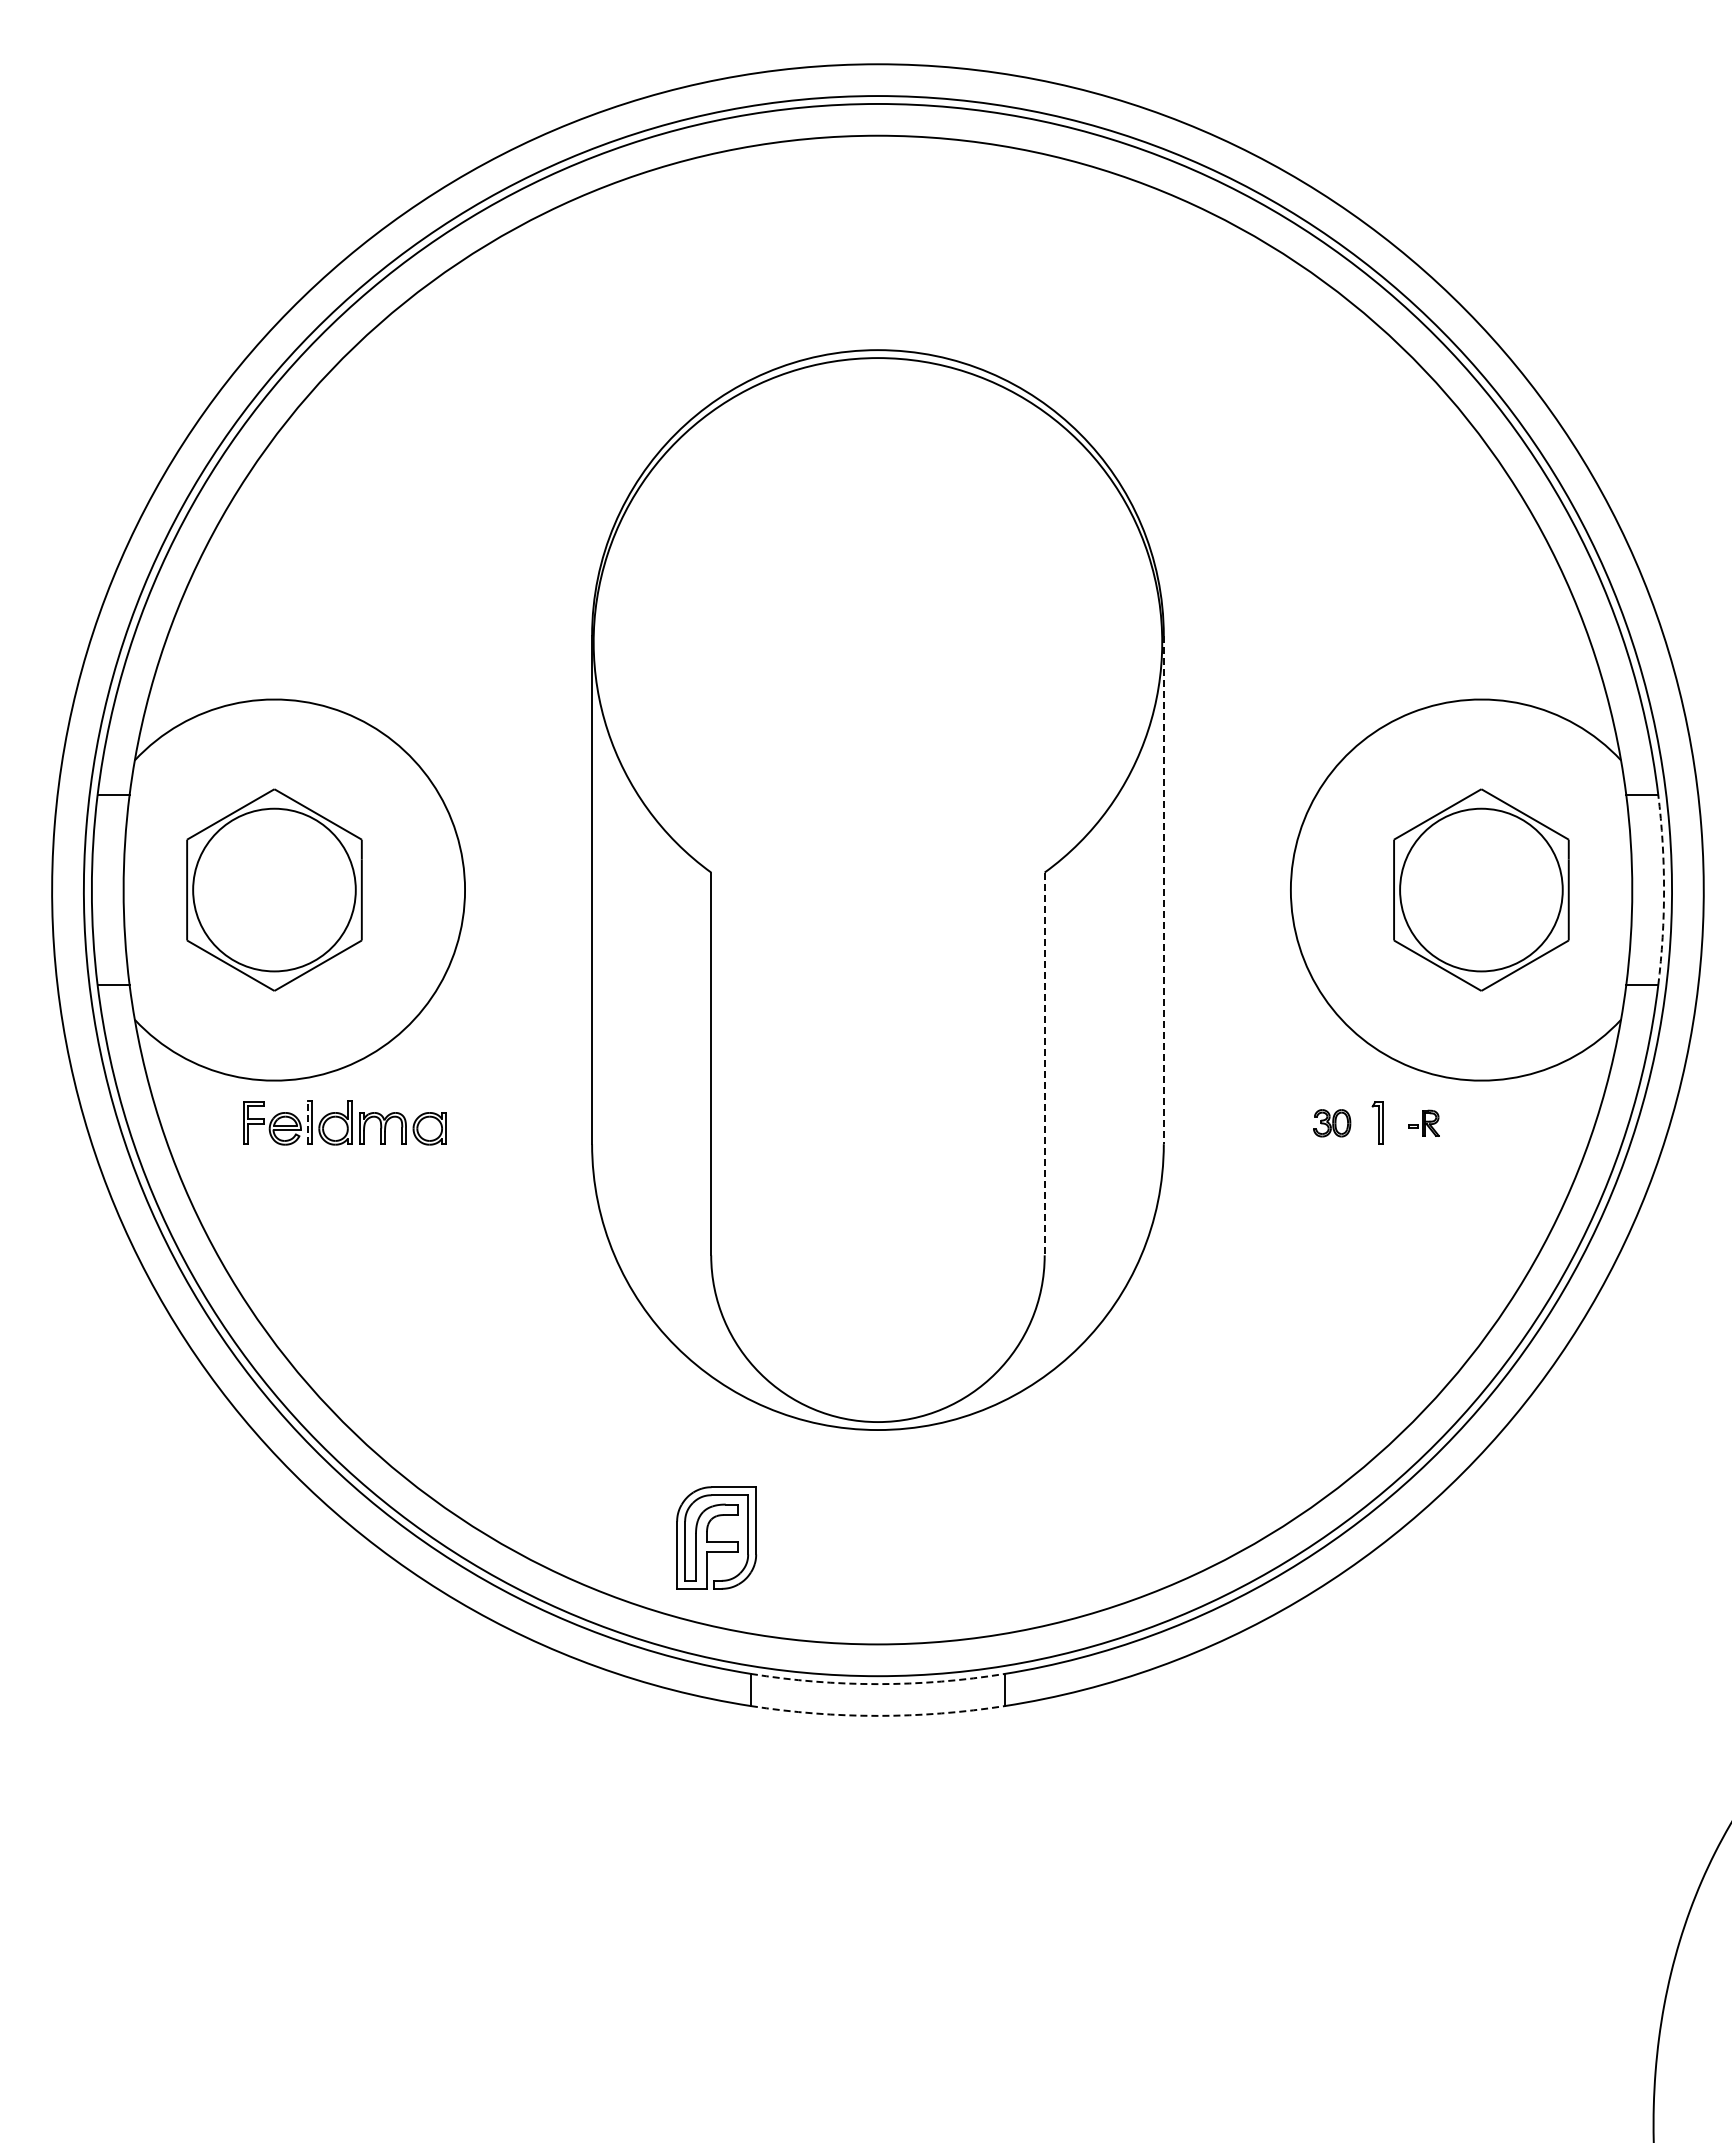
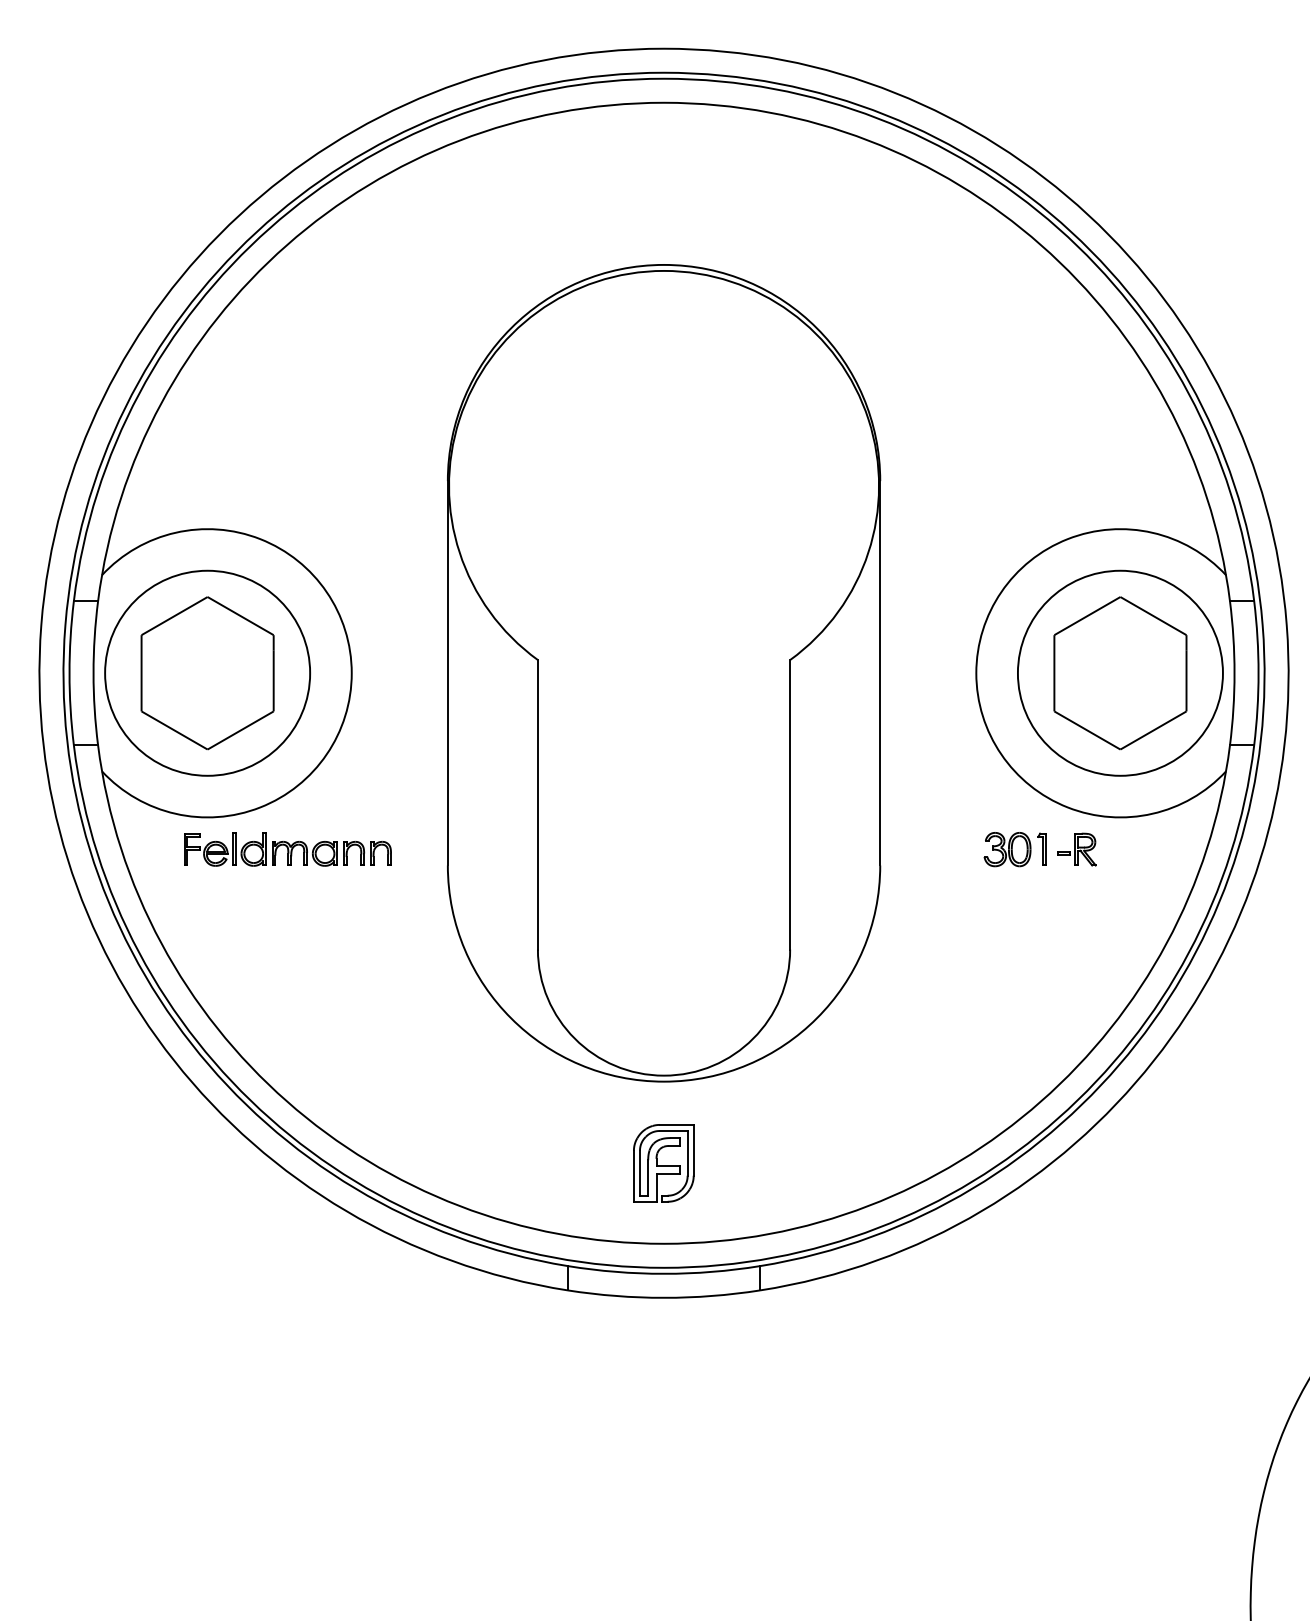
circle: (274, 889) -> (207, 672), size x1.67
circle: (1480, 889) -> (1119, 672), size x1.67
line: (1163, 890) -> (879, 673), dashed -> solid
arc: (1664, 890) -> (1258, 673), dashed -> solid
line: (1044, 1064) -> (789, 805), dashed -> solid
line: (307, 1122) -> (232, 849), dashed -> solid
part: (1331, 1123) -> (1007, 849), size x1.67
part: (1423, 1123) -> (1076, 849), size x1.67
part: (485, 1128) -> (367, 853), added
part: (716, 1537) -> (663, 1162), moved
arc: (877, 1684) -> (663, 1274), dashed -> solid
arc: (877, 1715) -> (663, 1297), dashed -> solid

